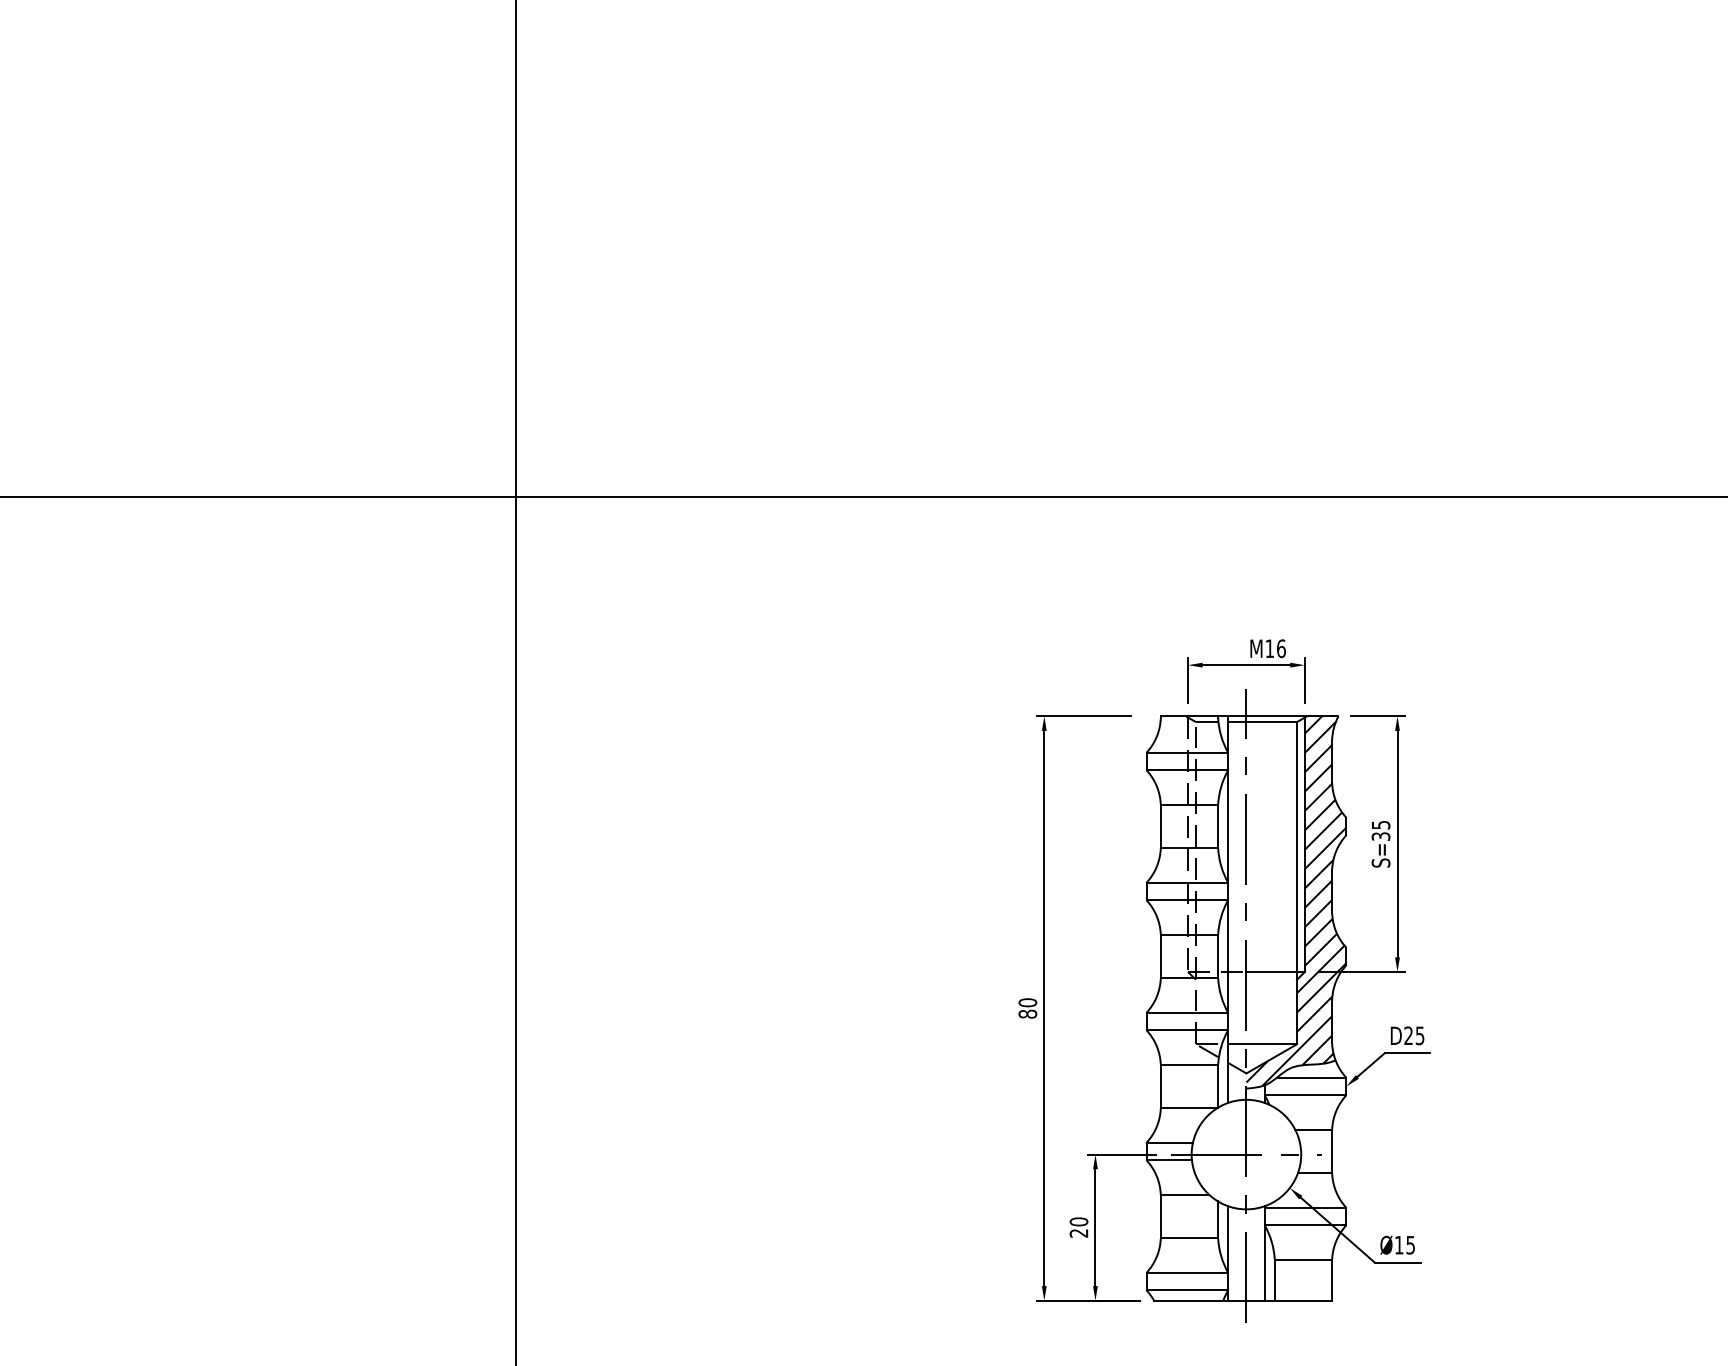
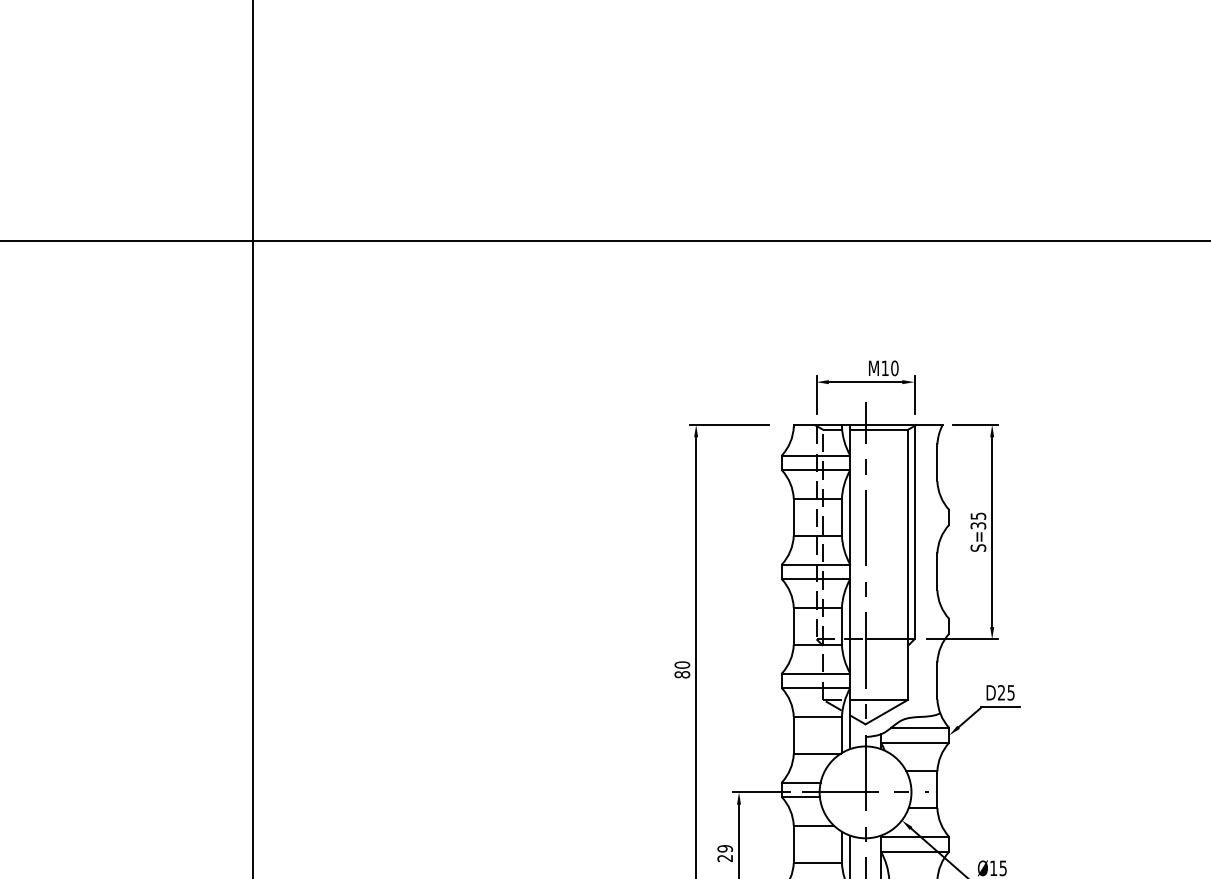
text: (1281, 648) -> (894, 368), M16 -> M10
hatch: (1296, 901) -> (907, 580), removed
text: (1079, 1221) -> (725, 848), 20 -> 29

